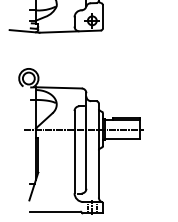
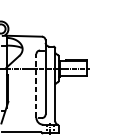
line: (74, 151) -> (36, 85), solid -> dashed

